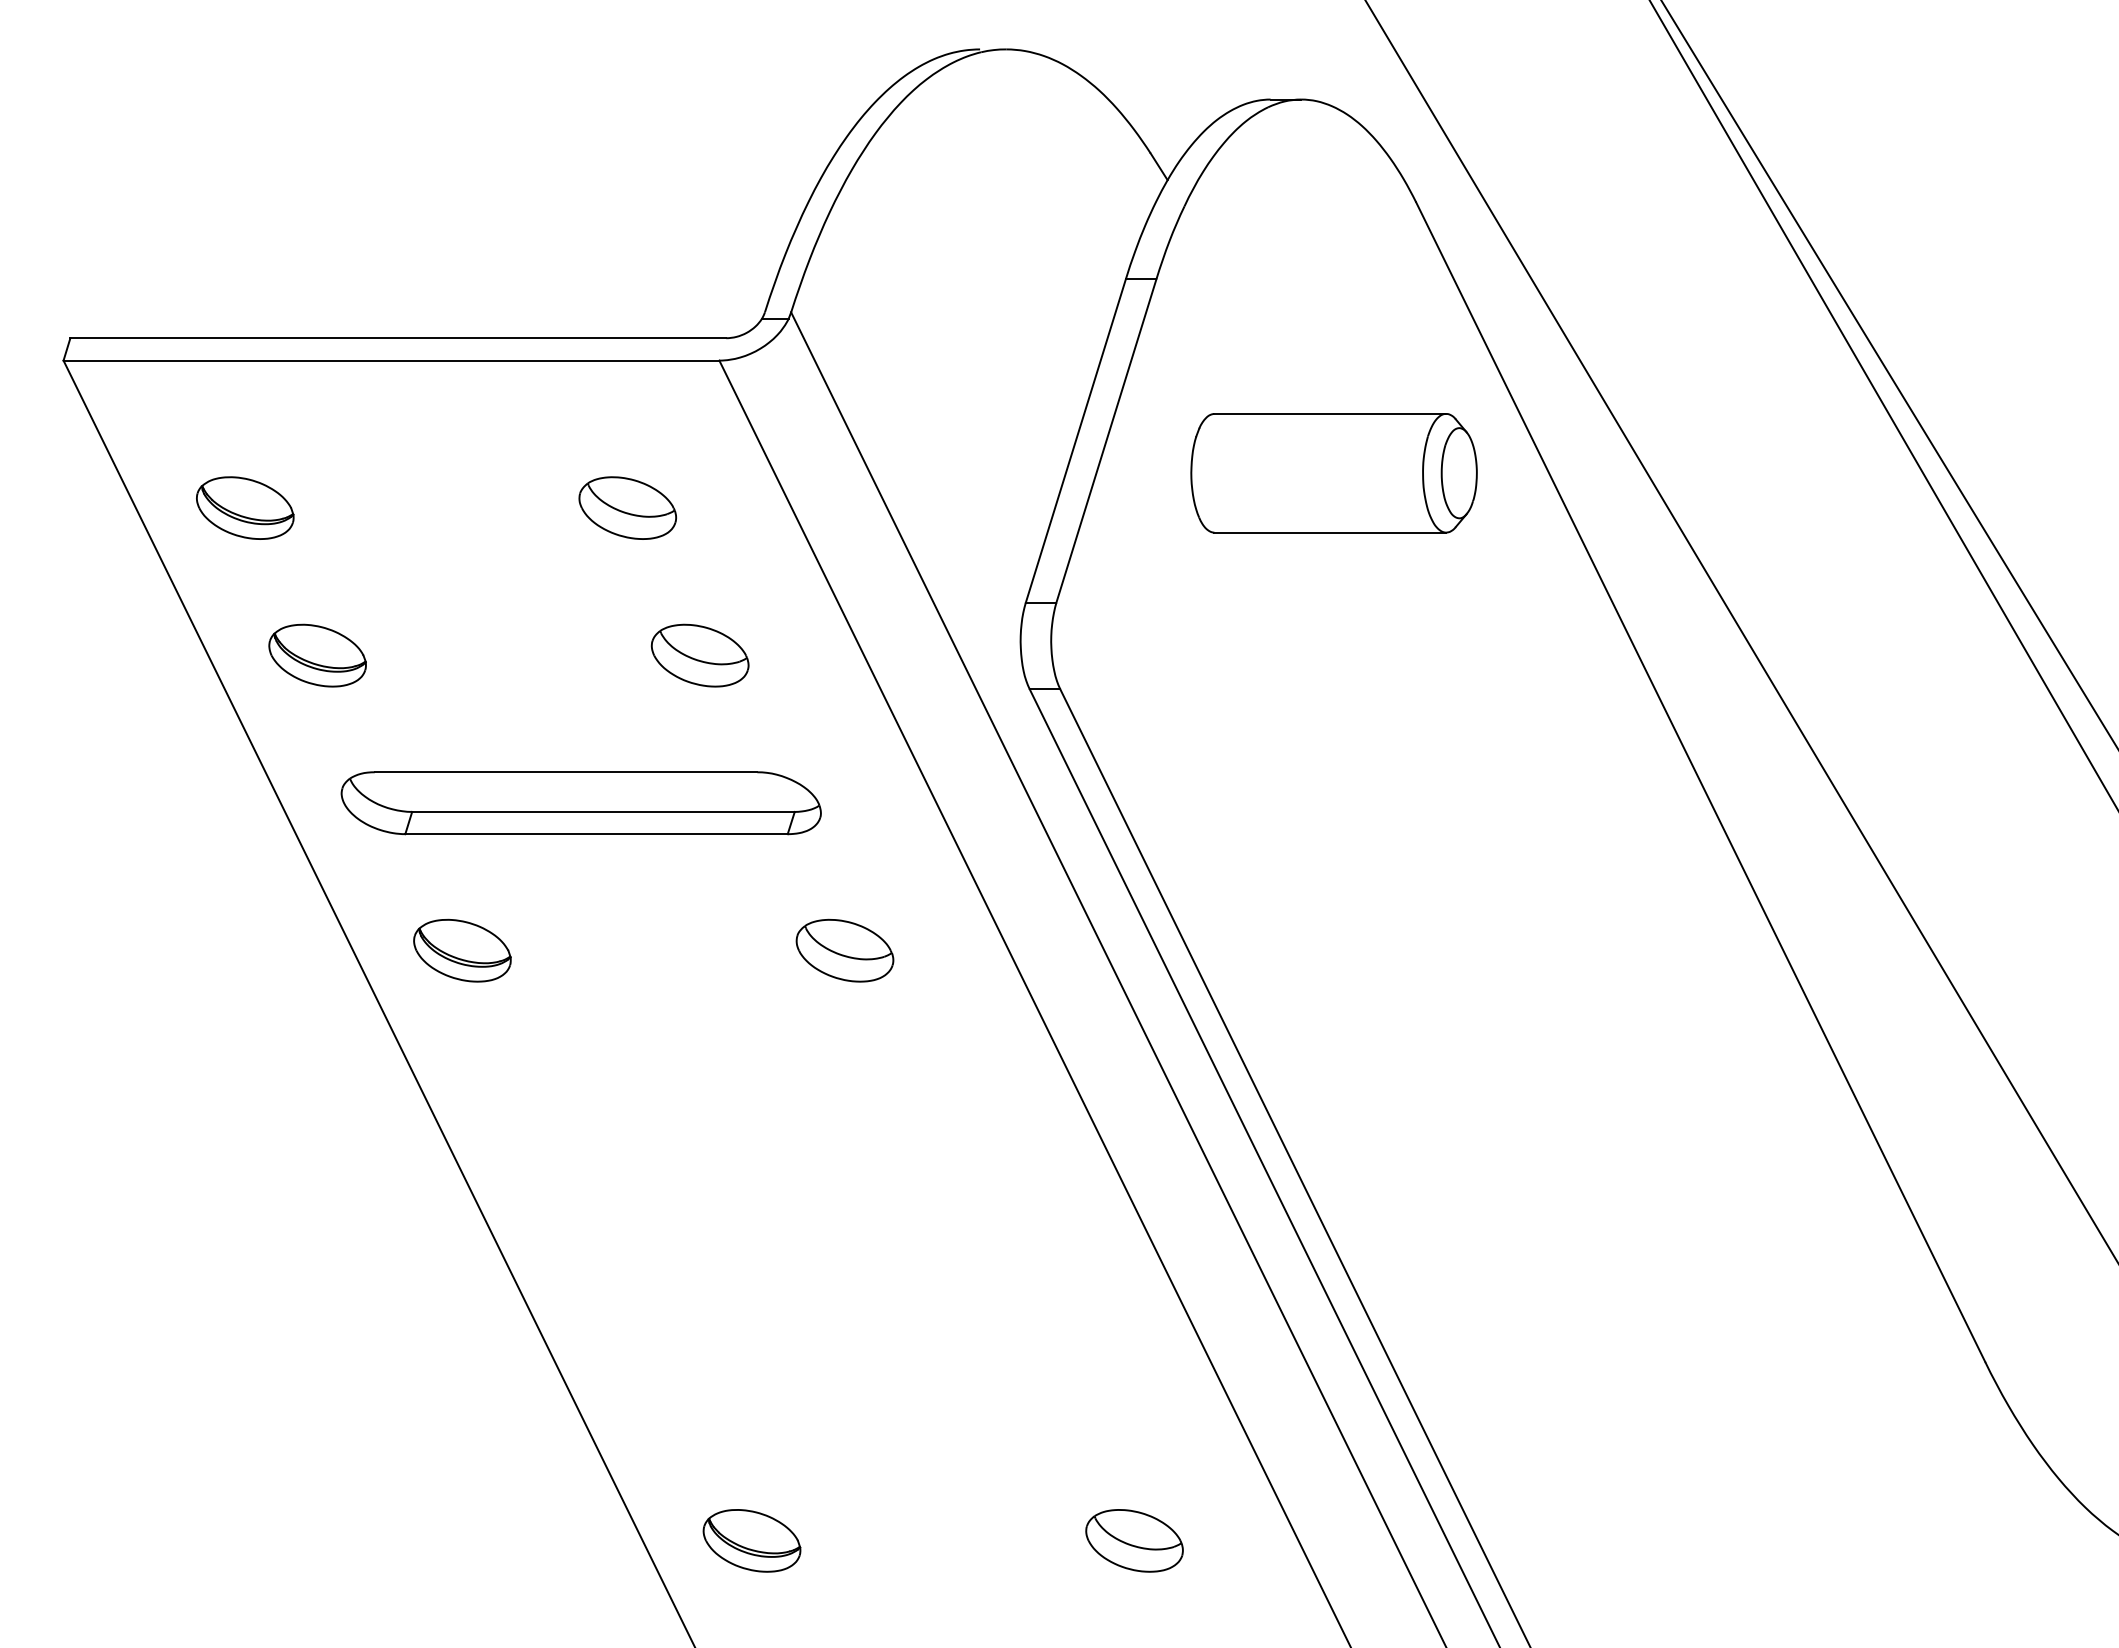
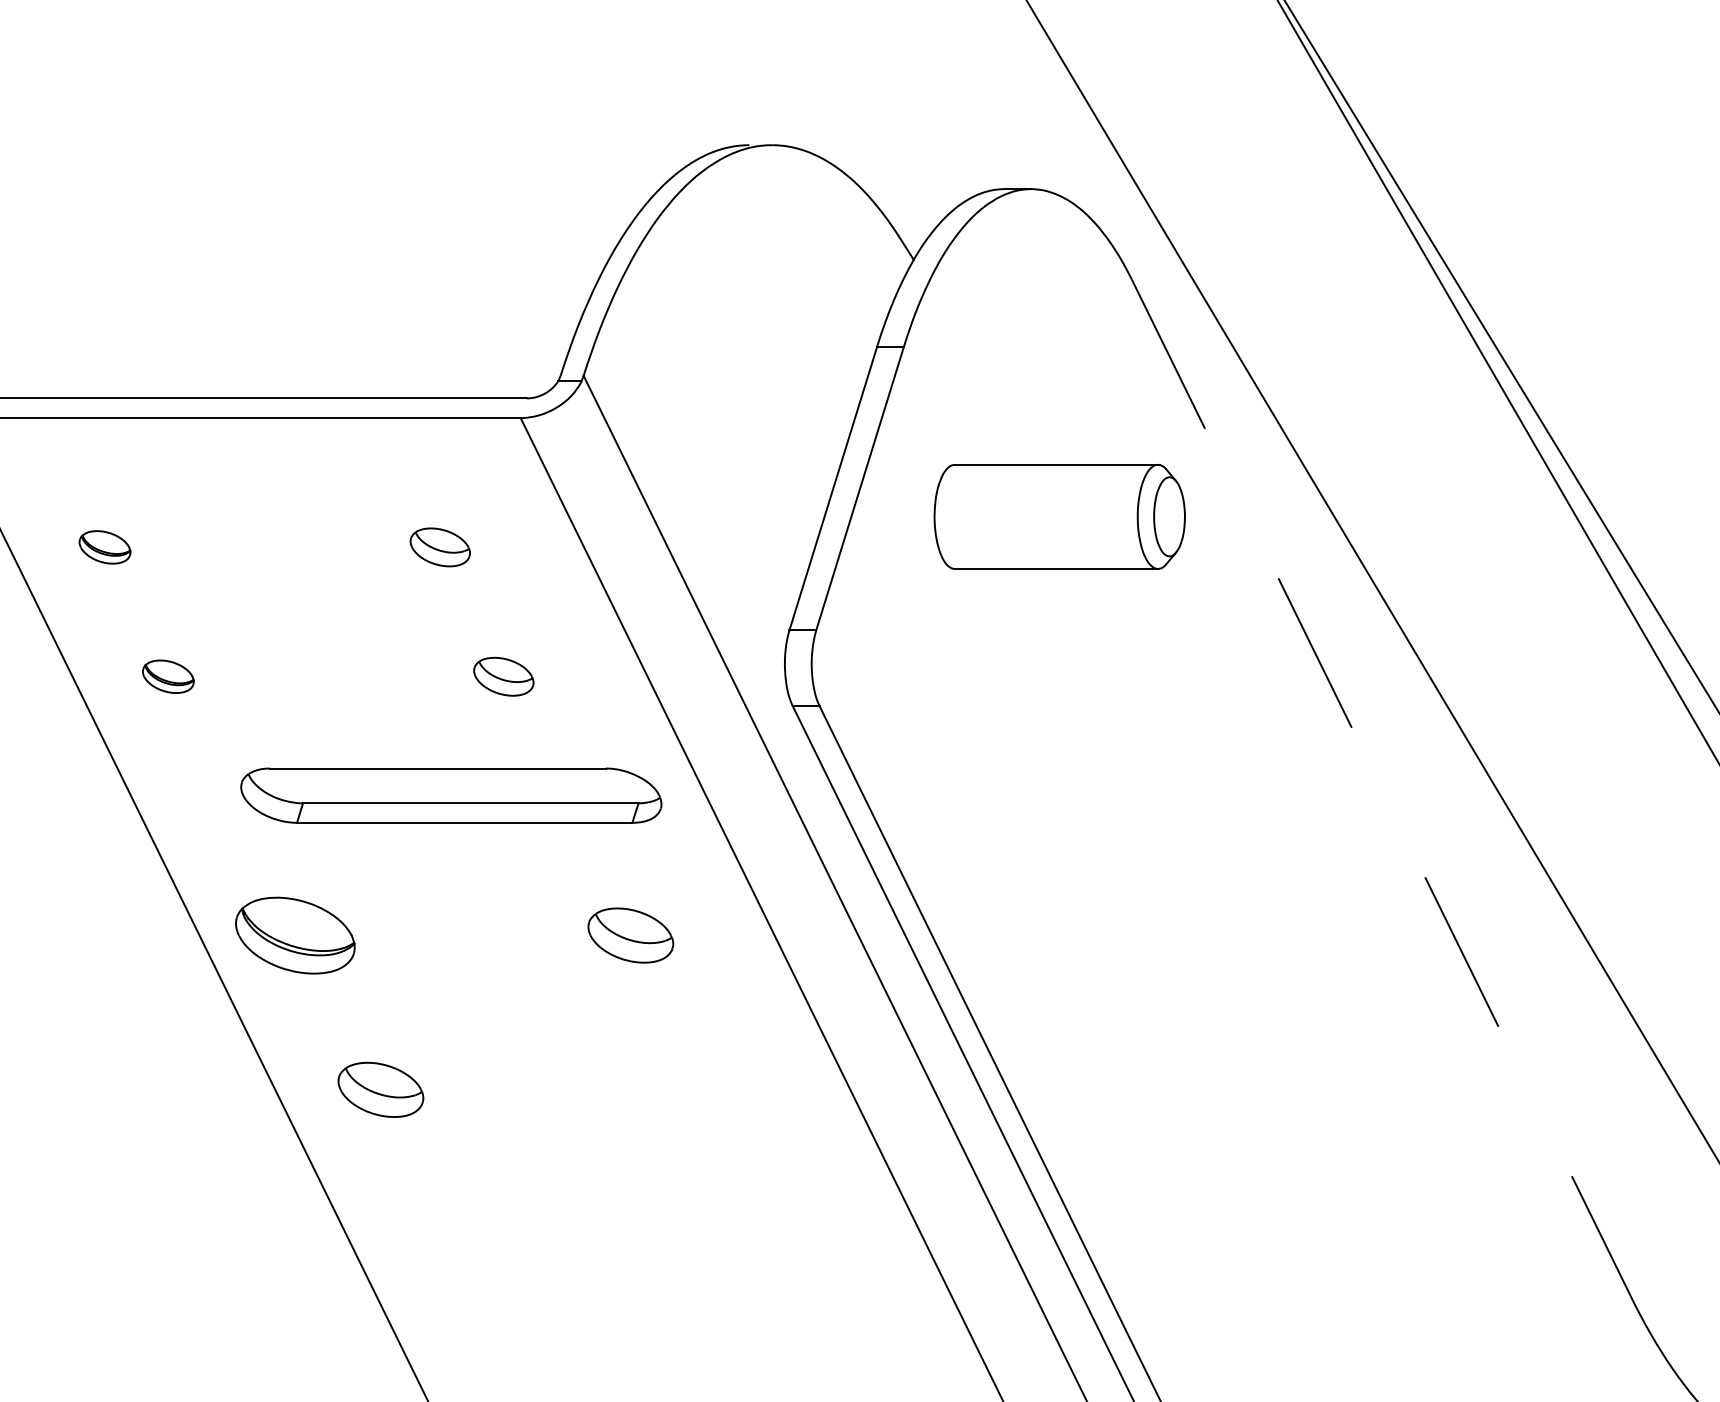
part: (245, 507) -> (105, 546), size x0.6
part: (627, 507) -> (440, 546), size x0.7
part: (317, 655) -> (168, 676), size x0.6
part: (699, 655) -> (503, 676), size x0.7
line: (1700, 782) -> (1381, 788), solid -> dashed
part: (580, 803) -> (450, 795), moved
part: (462, 950) -> (295, 935), size x1.4
part: (559, 1126) -> (380, 1089), added

